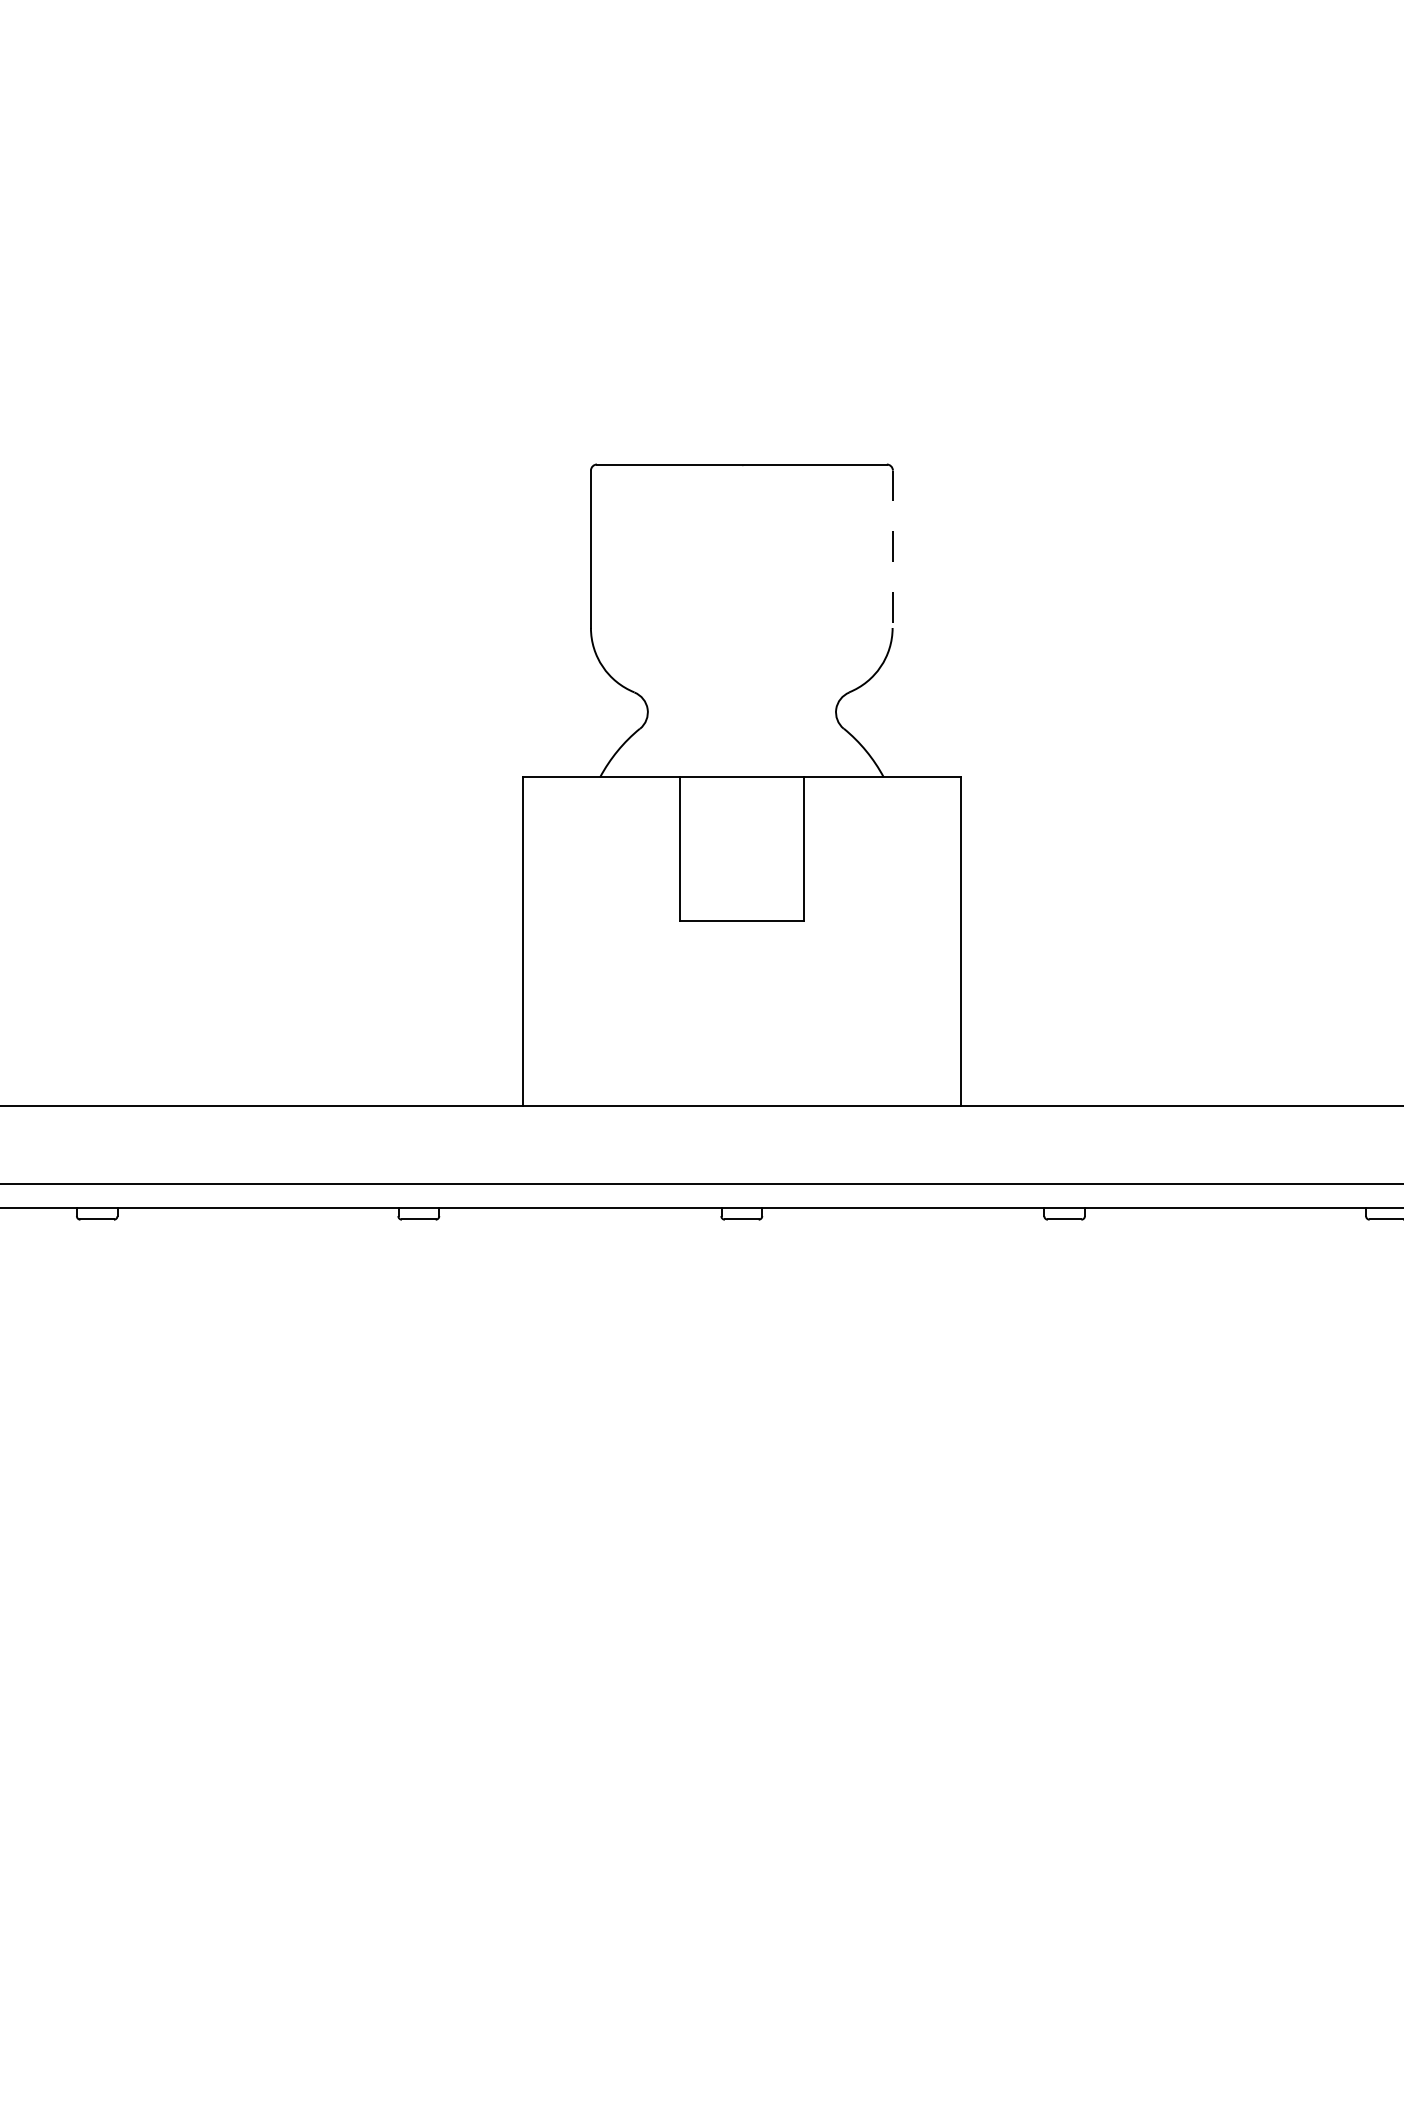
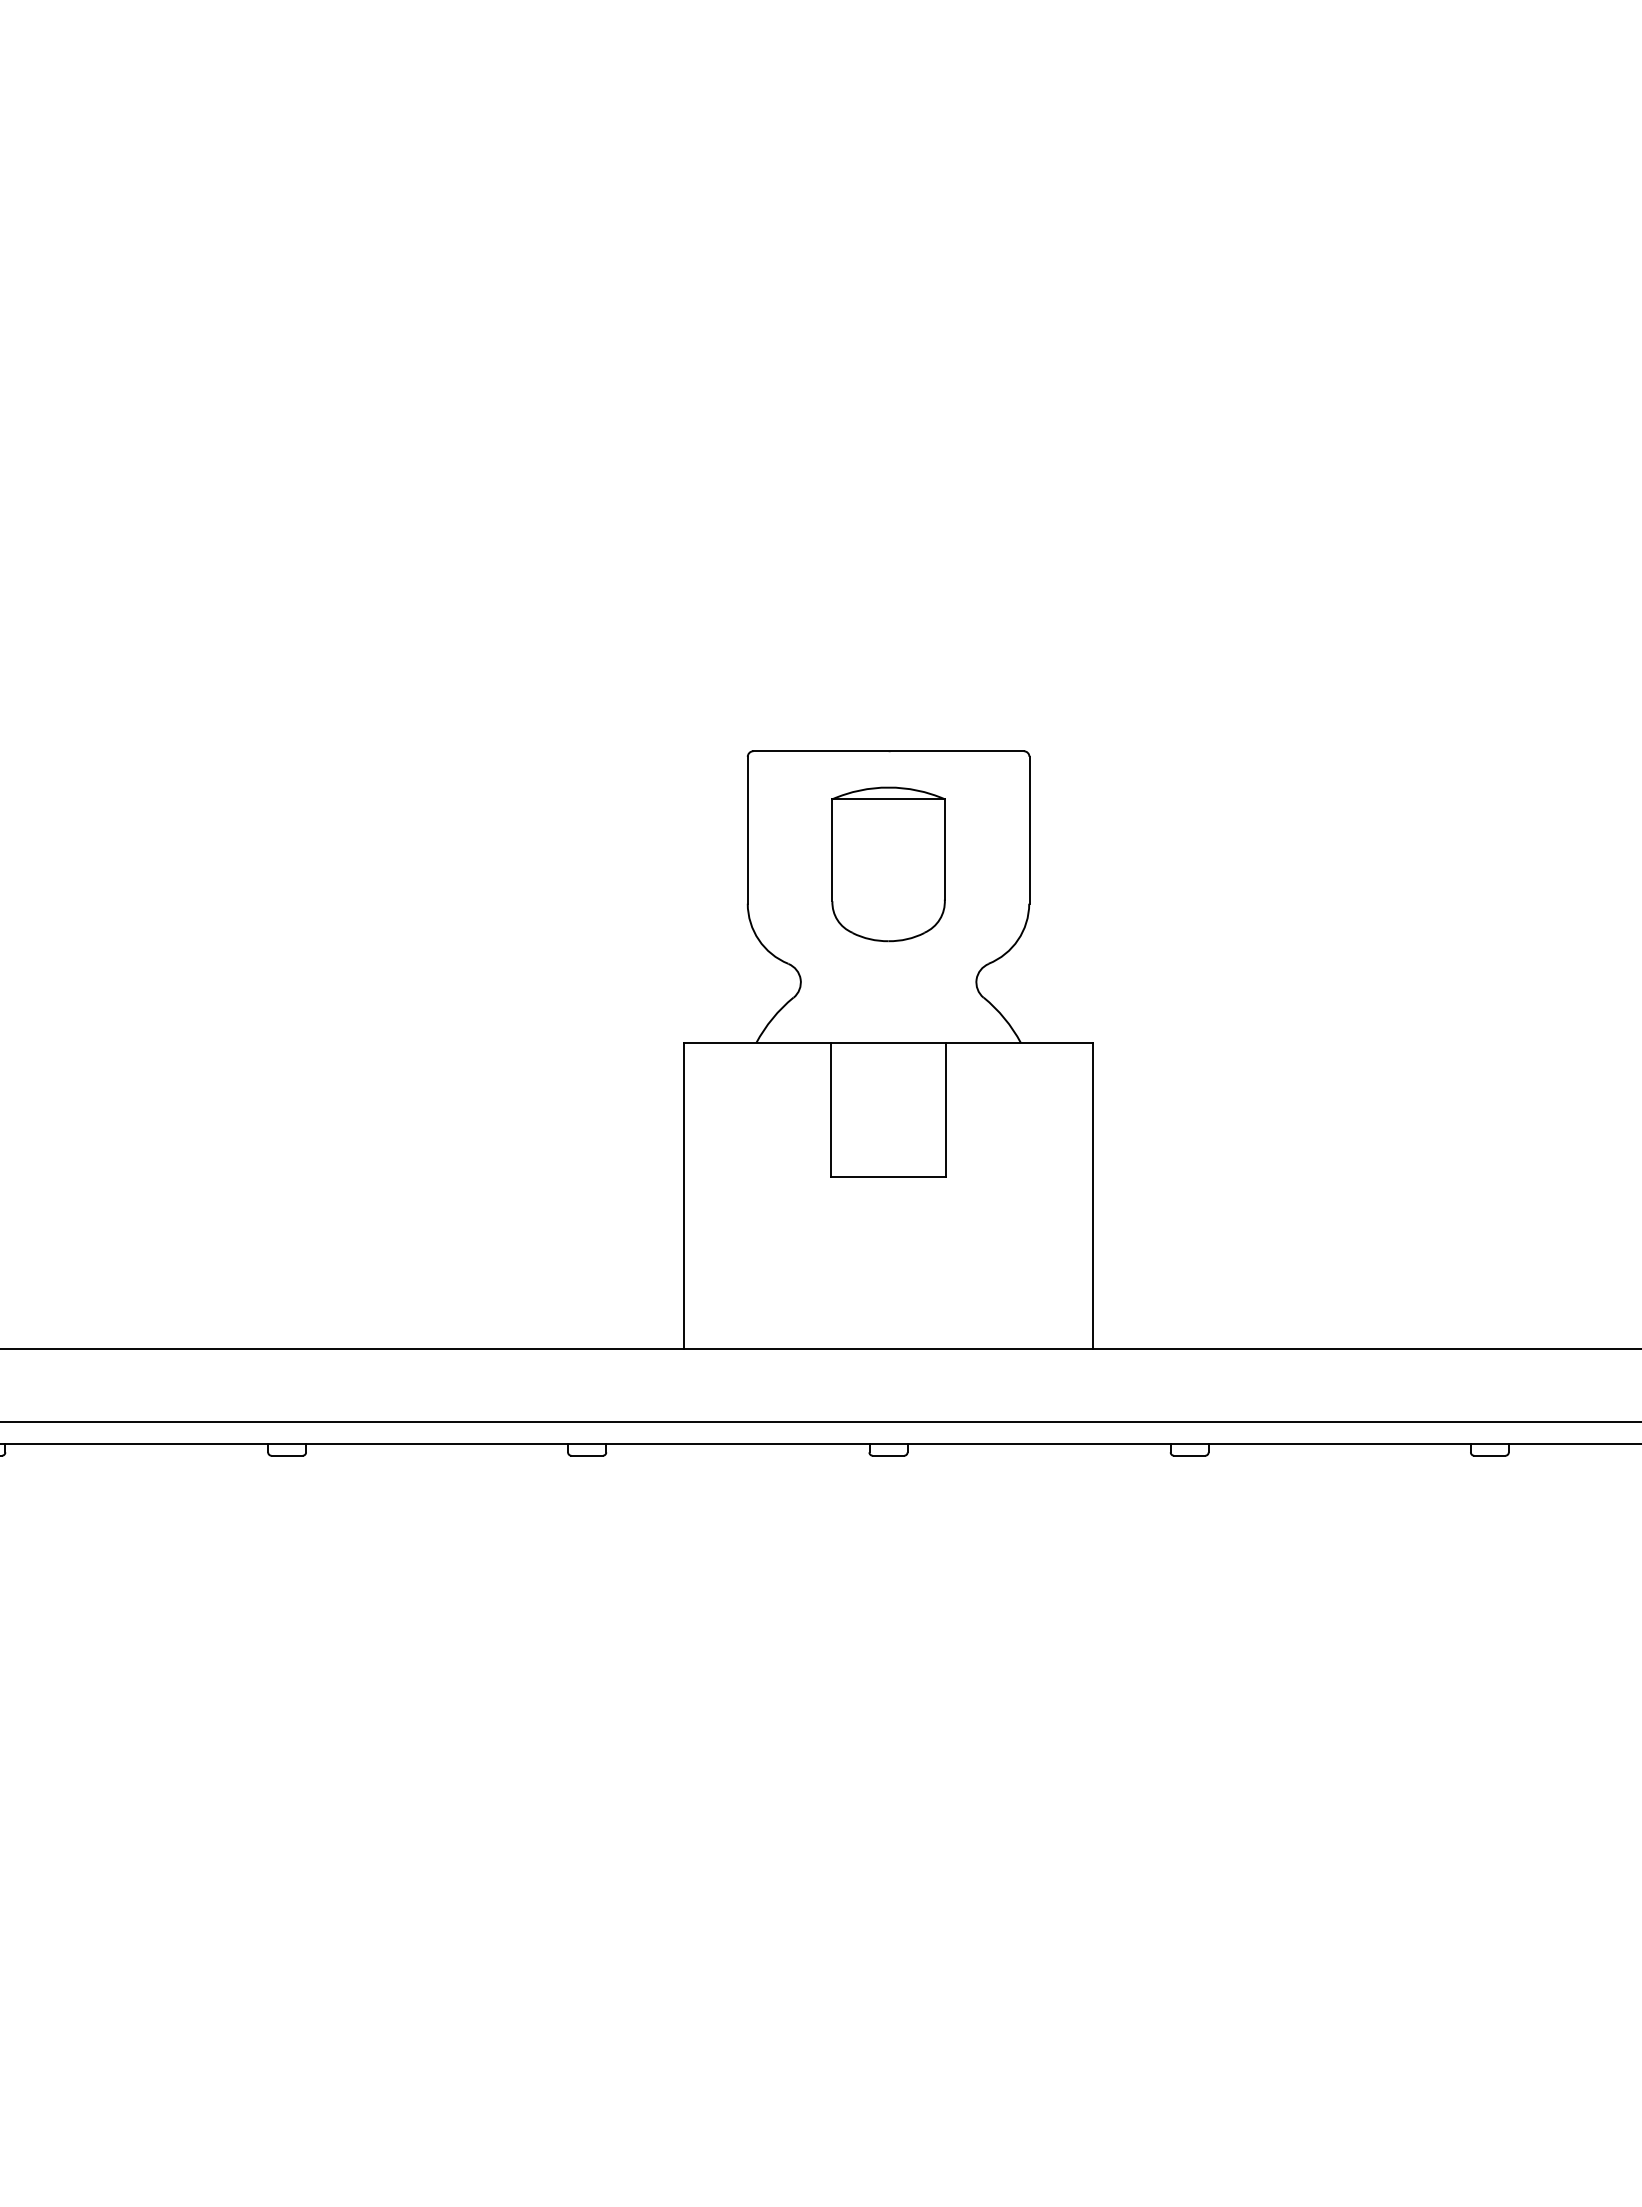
line: (892, 549) -> (1029, 830), dashed -> solid
part: (741, 585) -> (888, 864), added

